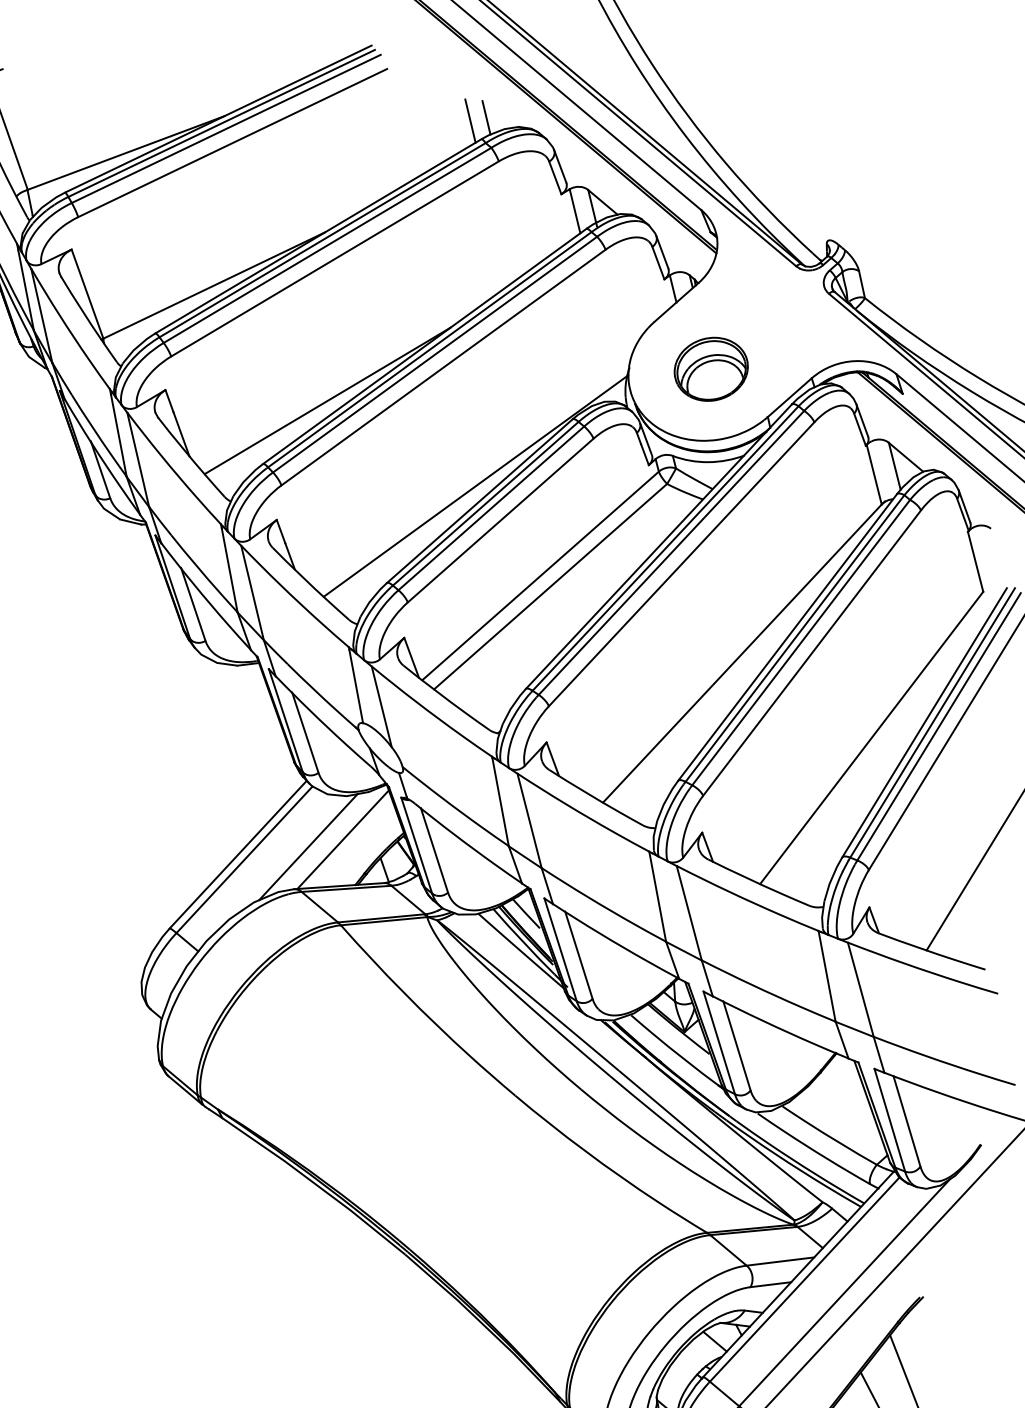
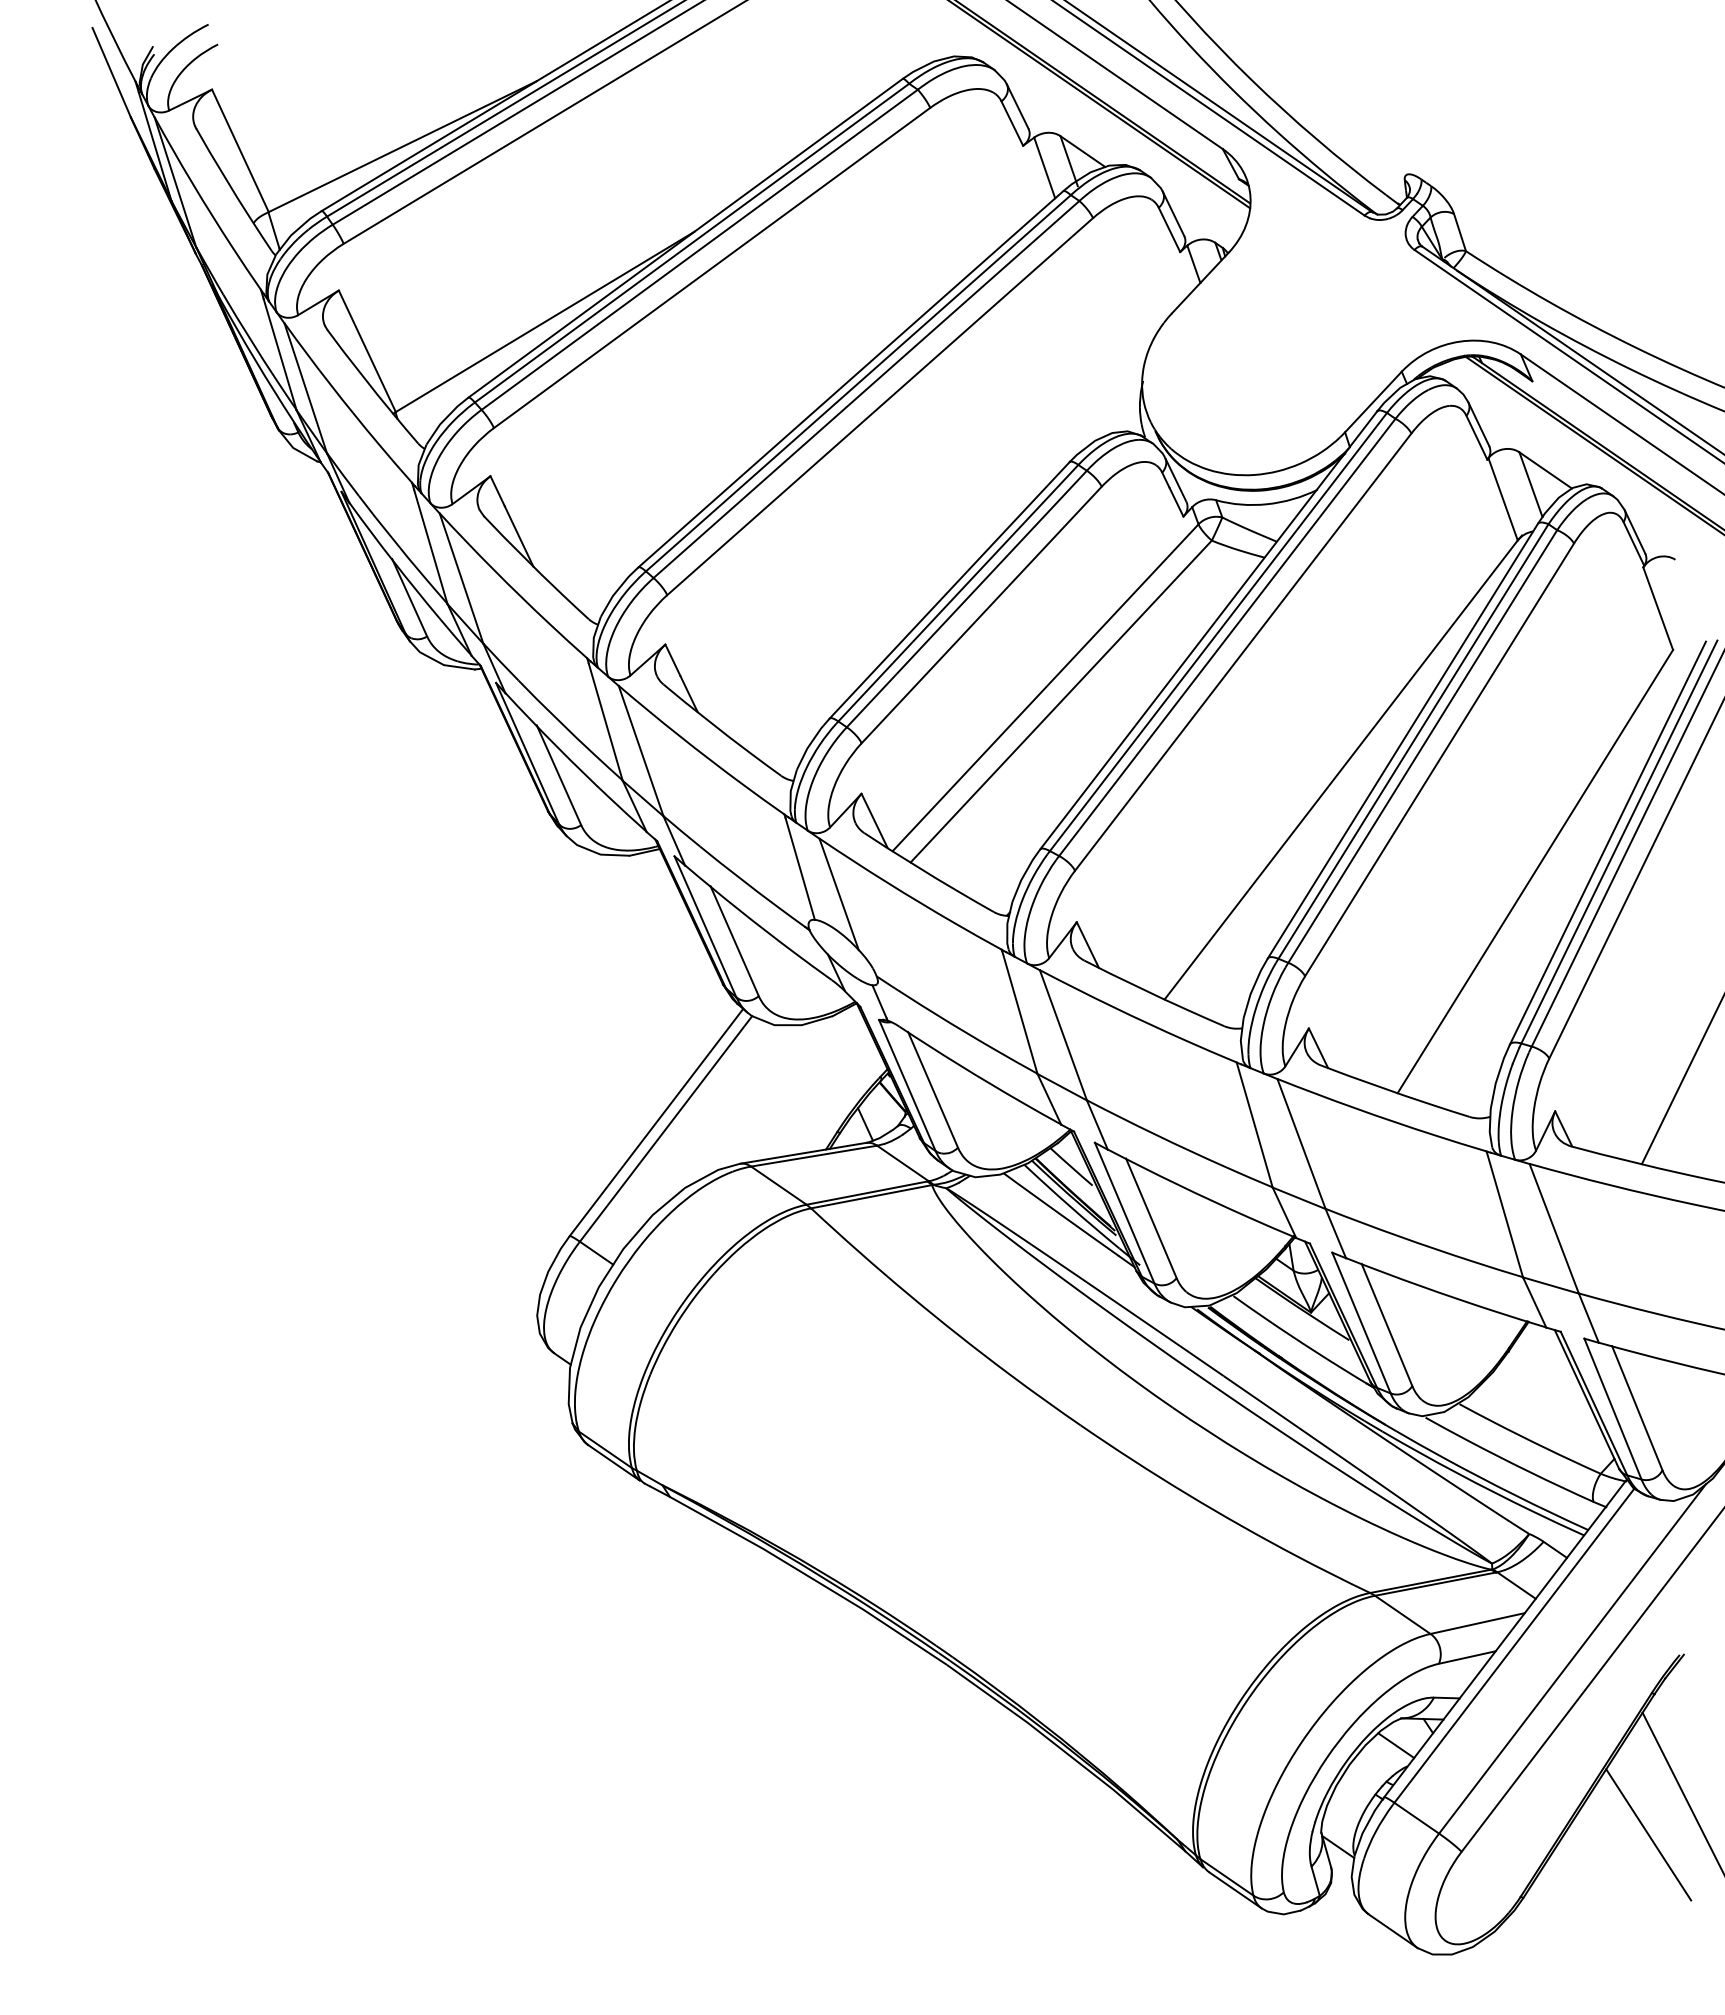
line: (486, 117) -> (906, 47), removed
line: (470, 120) -> (884, 54), removed
part: (711, 369) -> (1258, 372), removed
line: (327, 400) -> (720, 469), removed
line: (475, 485) -> (941, 569), removed
line: (343, 839) -> (802, 1087), removed
line: (308, 847) -> (754, 1102), removed

